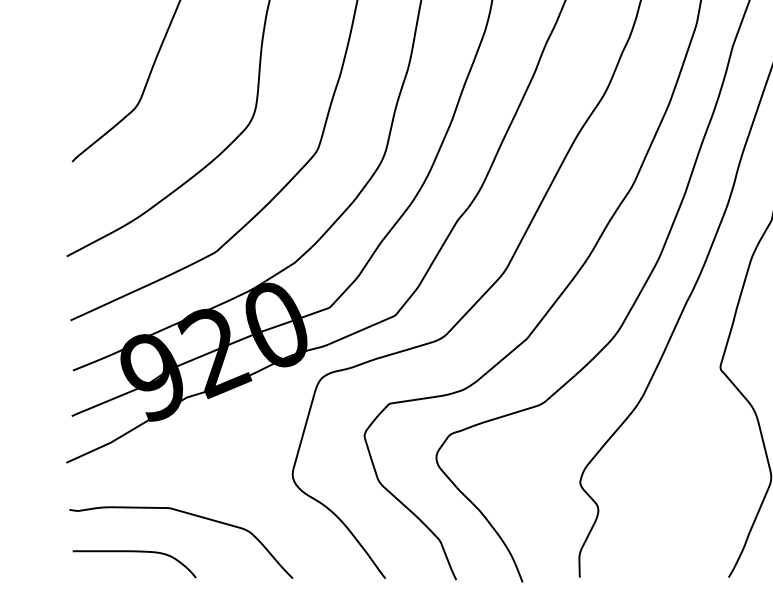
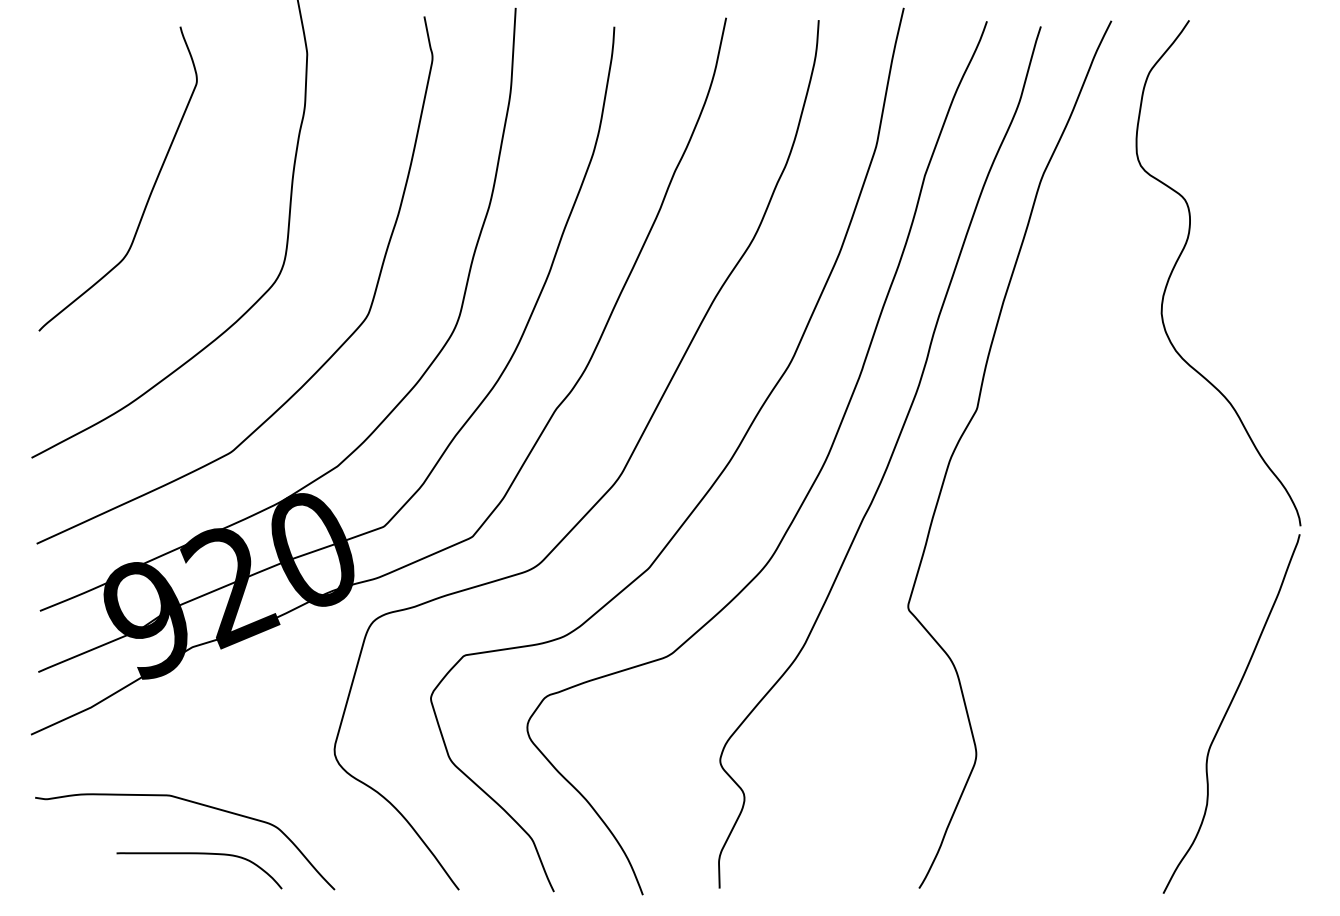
curve: (134, 552) -> (199, 854), moved

